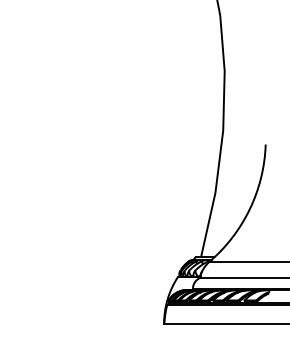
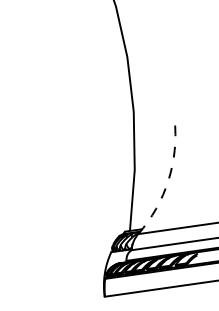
arc: (249, 209) -> (168, 180), solid -> dashed

